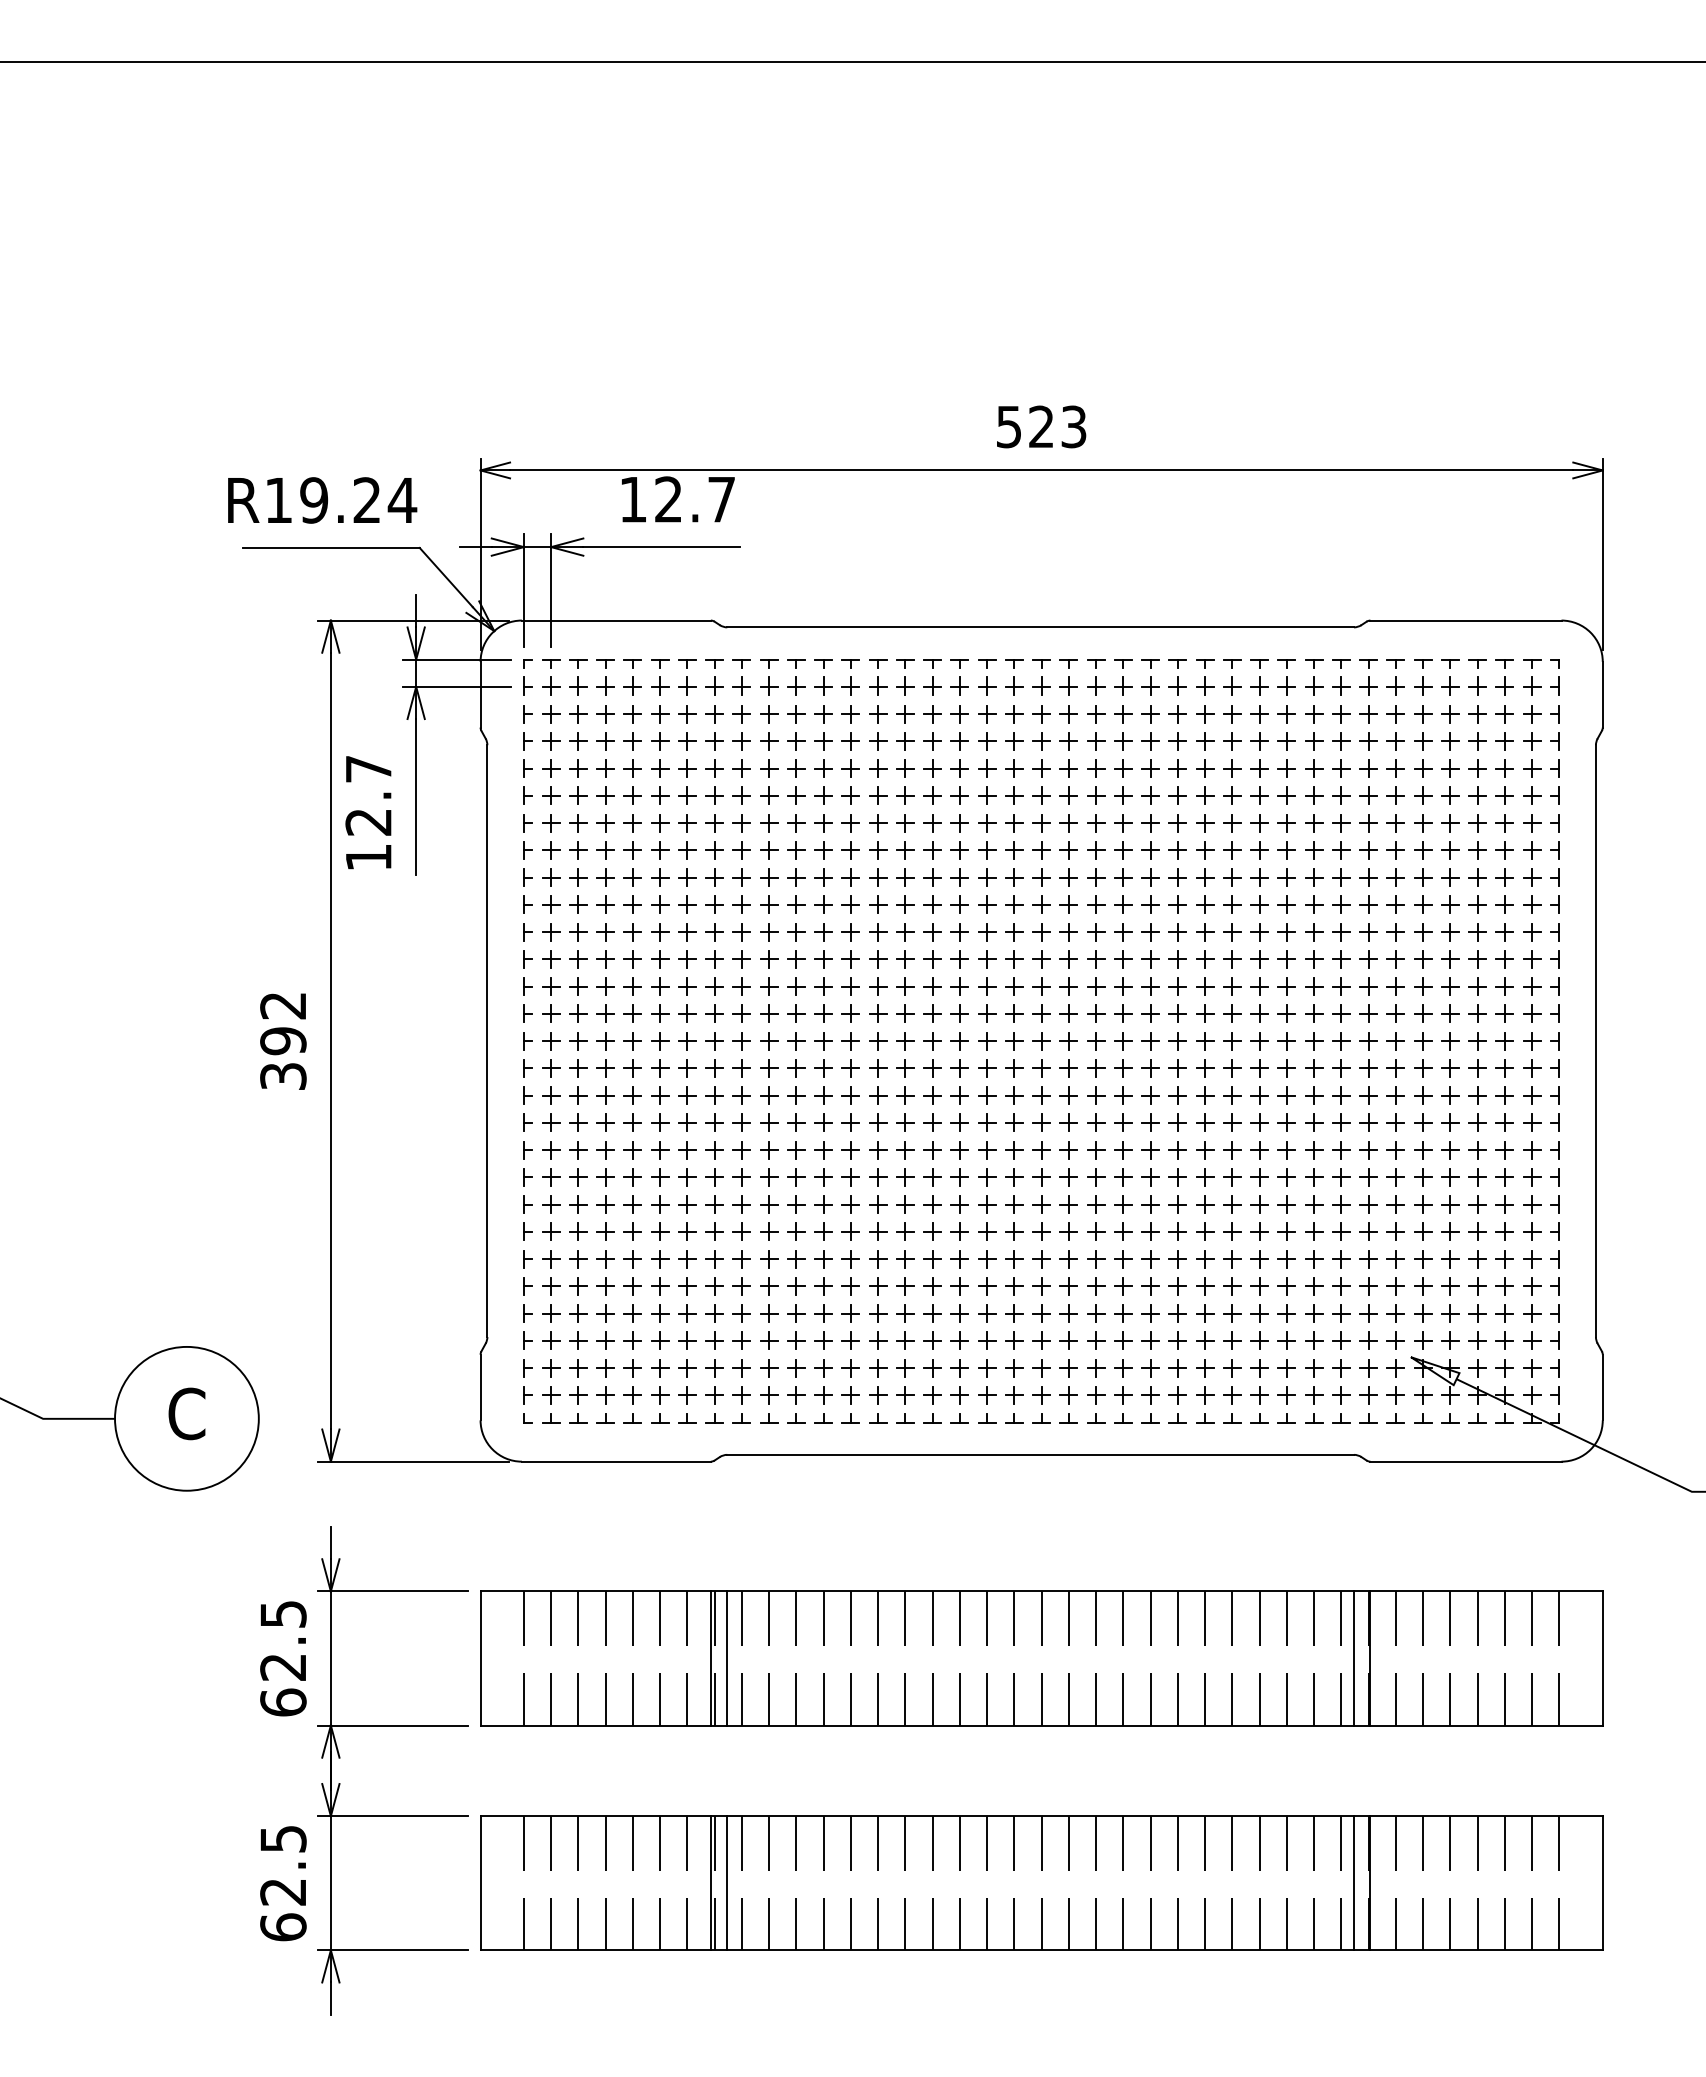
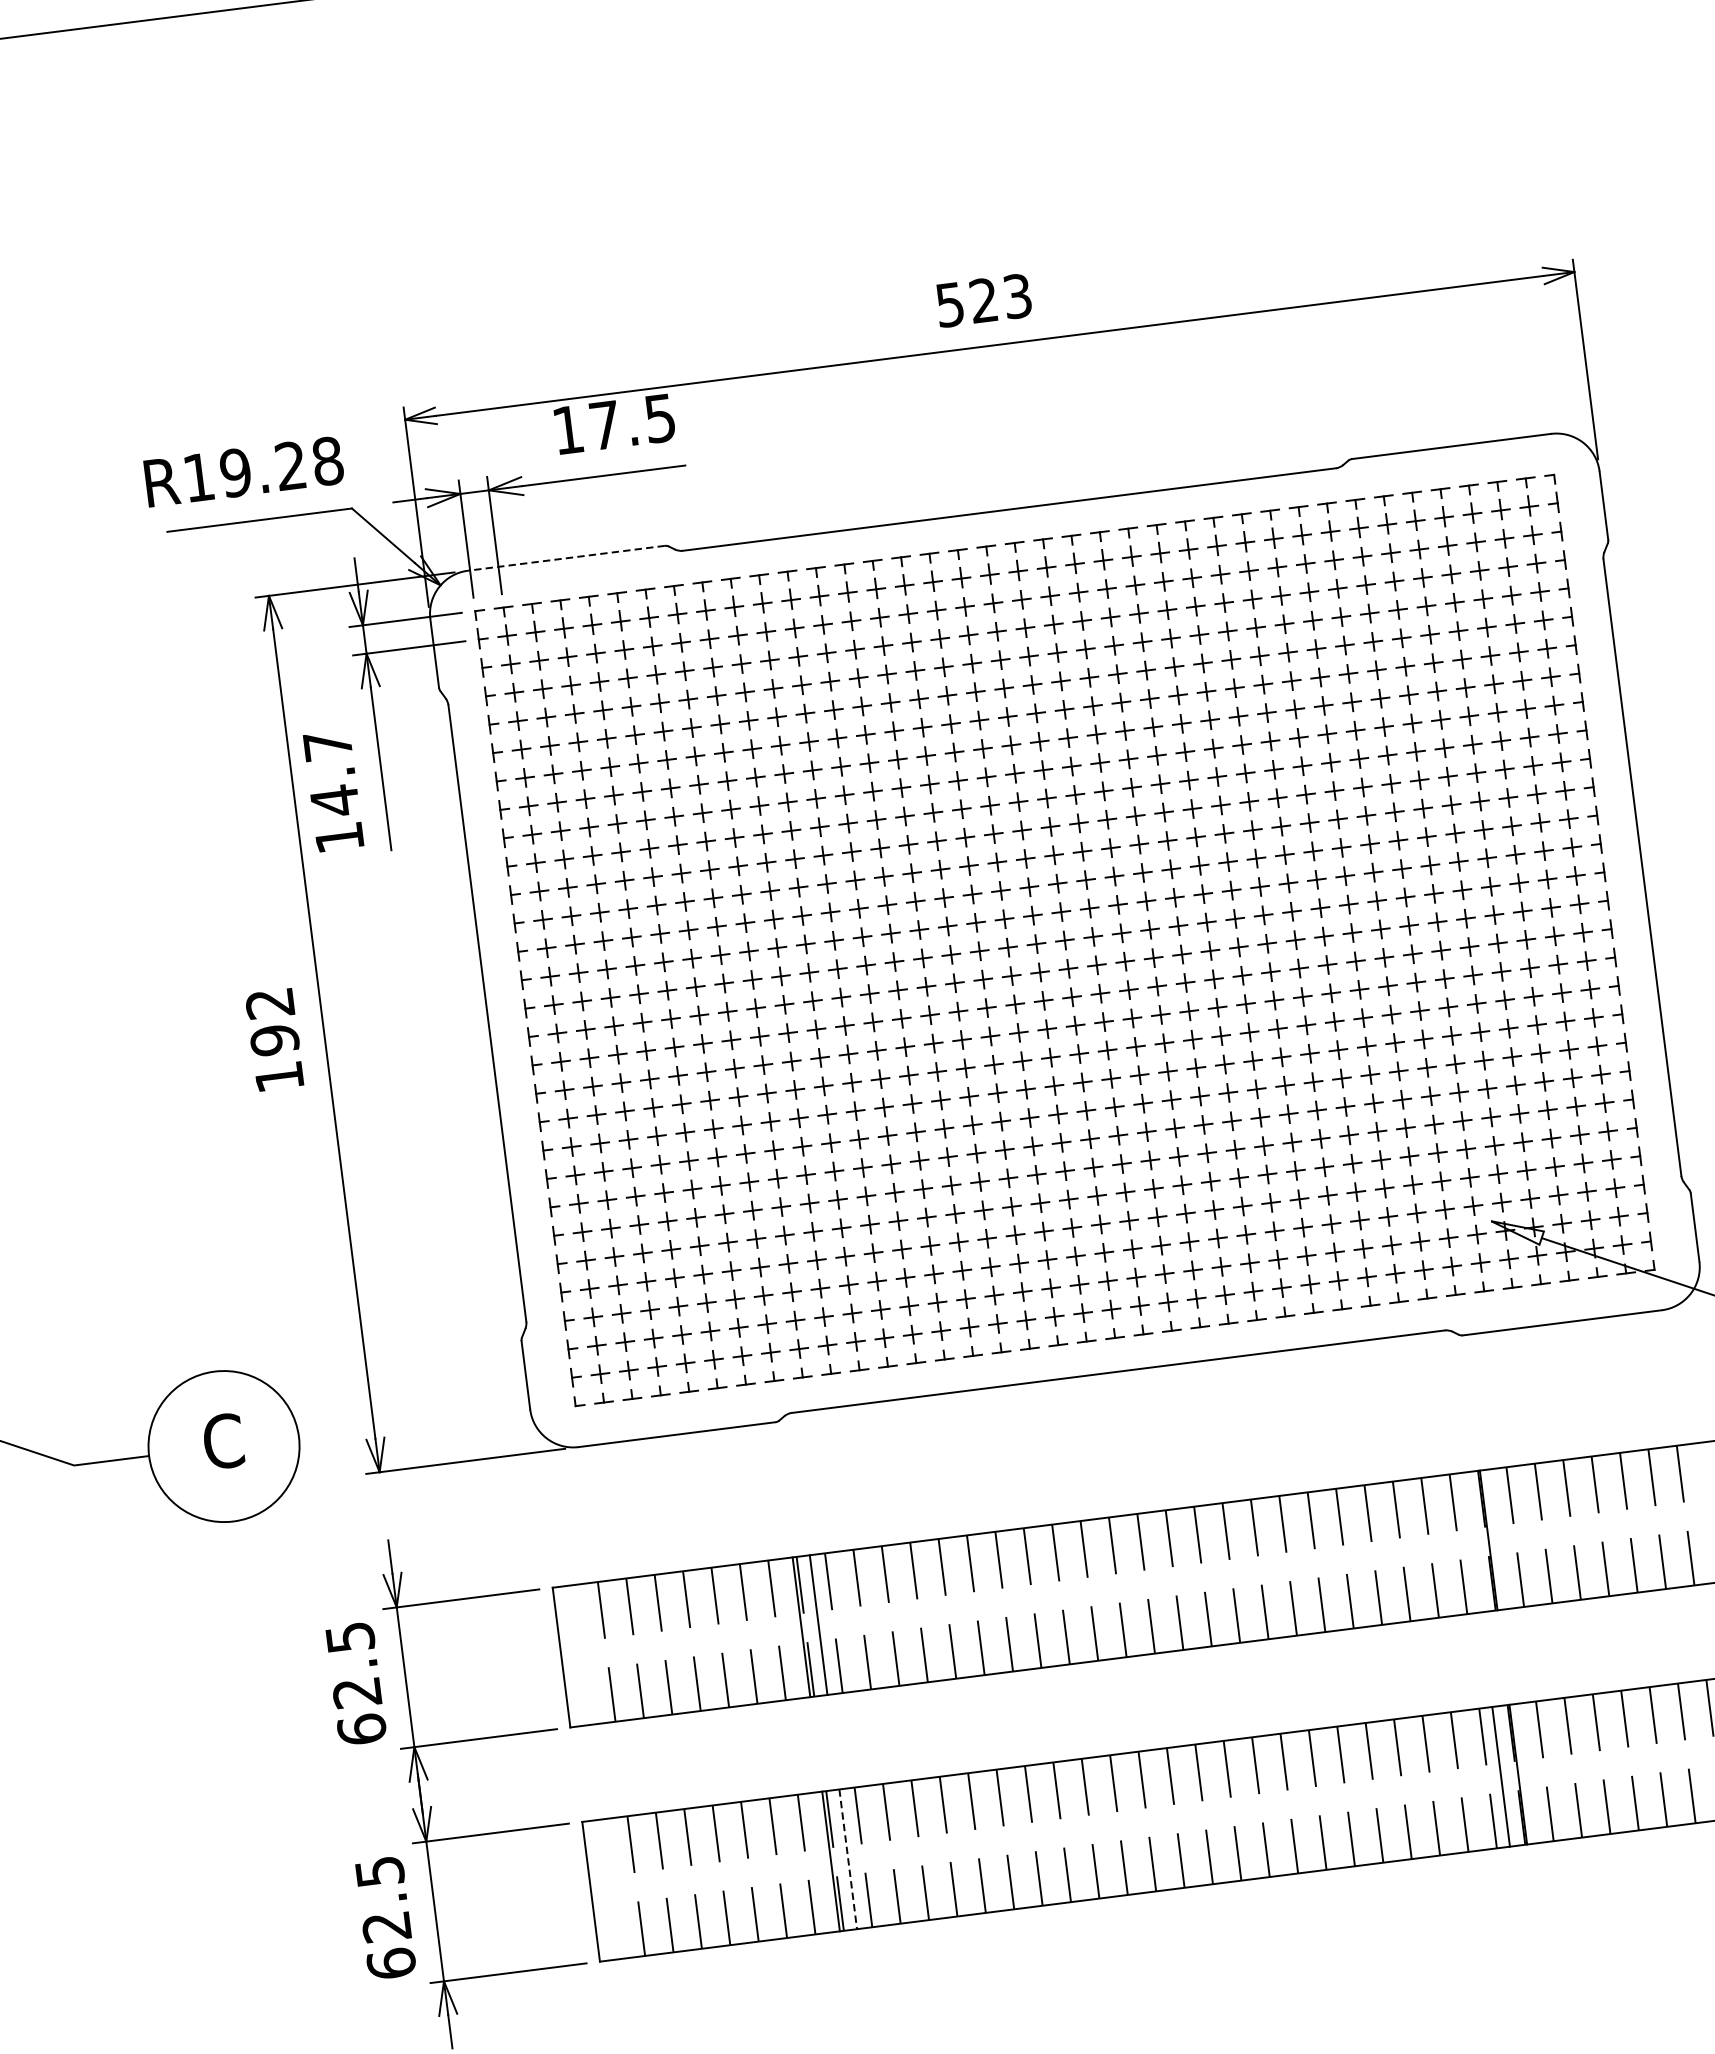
text: (694, 499) -> (631, 421), 12.7 -> 17.5
text: (402, 500) -> (327, 461), R19.24 -> R19.28
line: (615, 620) -> (565, 558), solid -> dashed
text: (368, 822) -> (334, 801), 12.7 -> 14.7
text: (283, 1076) -> (279, 1077), 392 -> 192
line: (1353, 1658) -> (1471, 1542), removed
line: (727, 1883) -> (848, 1859), solid -> dashed

